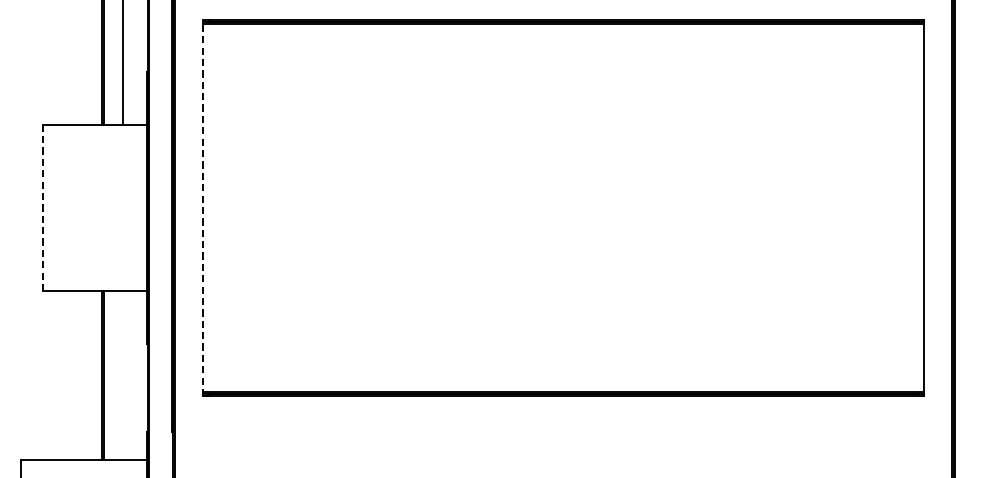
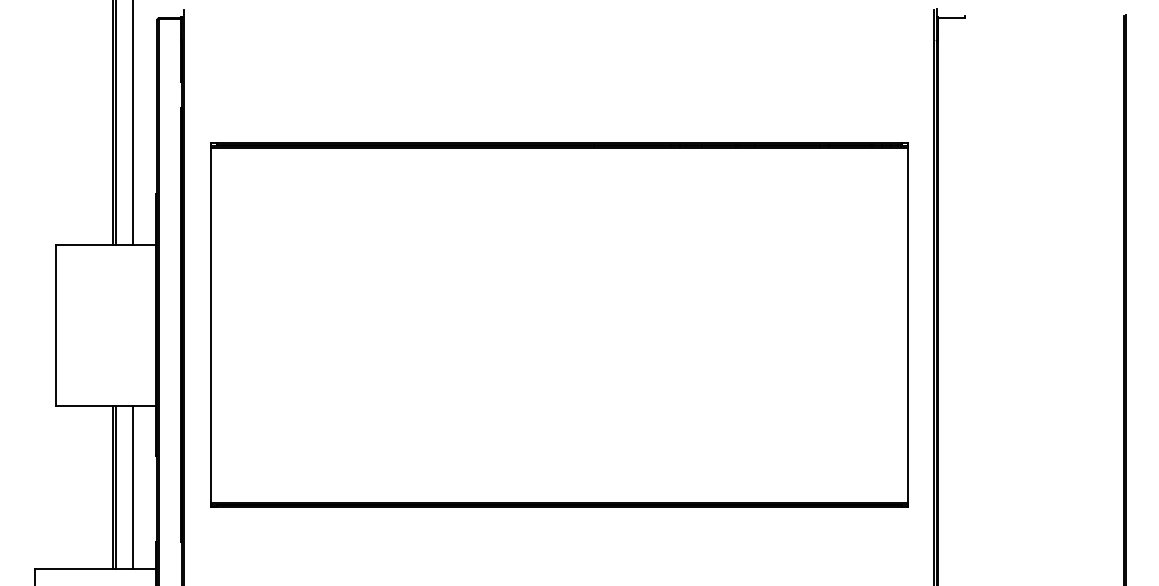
line: (43, 208) -> (56, 325), dashed -> solid
line: (203, 208) -> (211, 325), dashed -> solid
line: (122, 374) -> (133, 486), added

